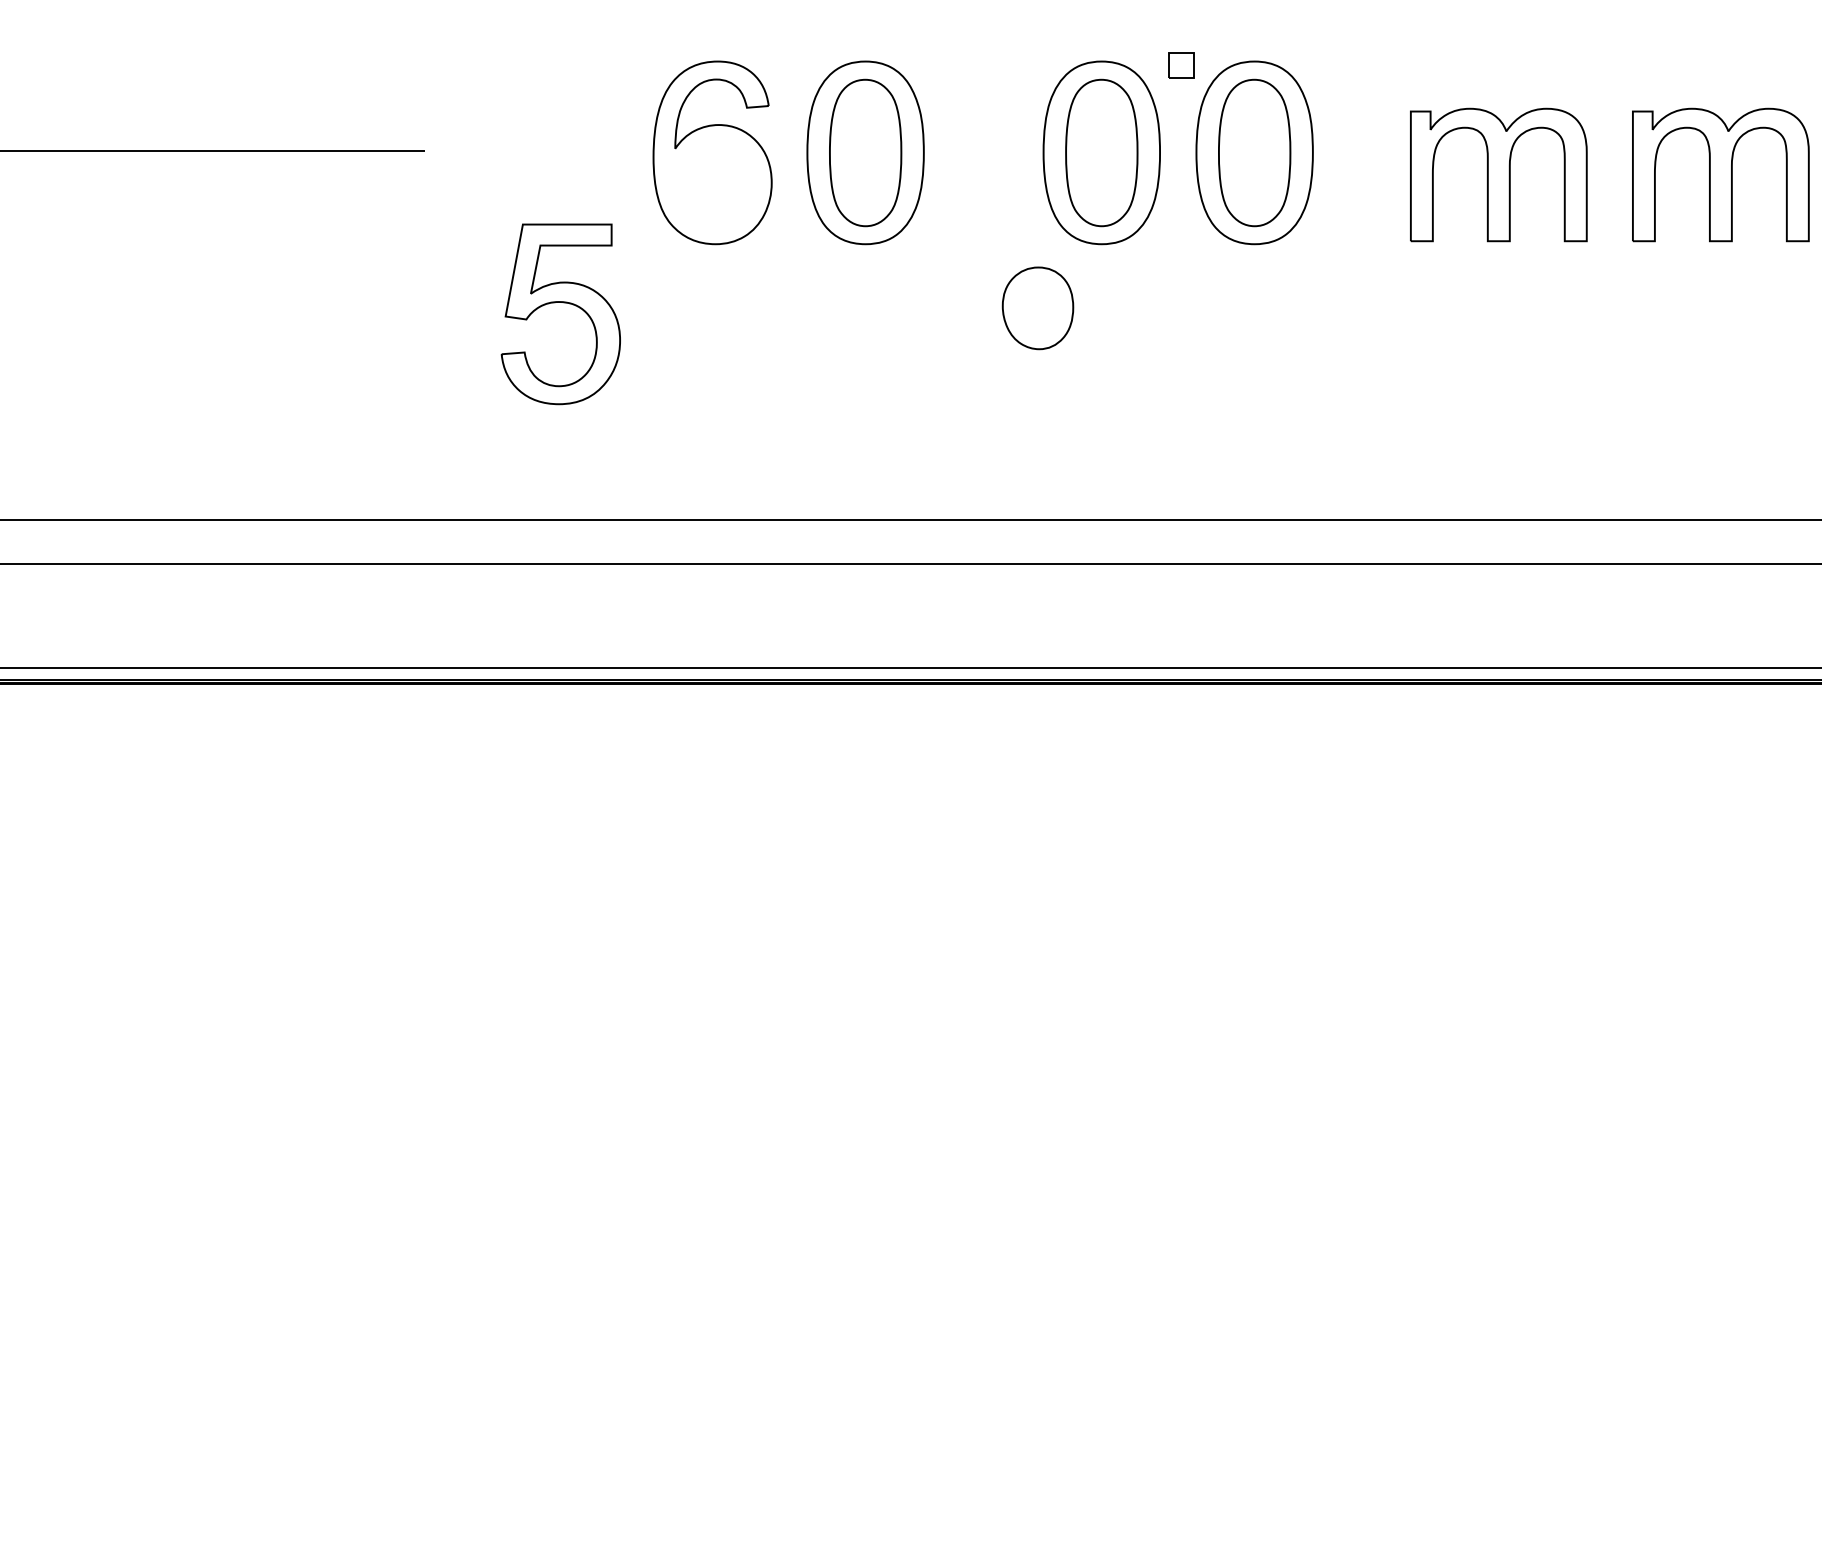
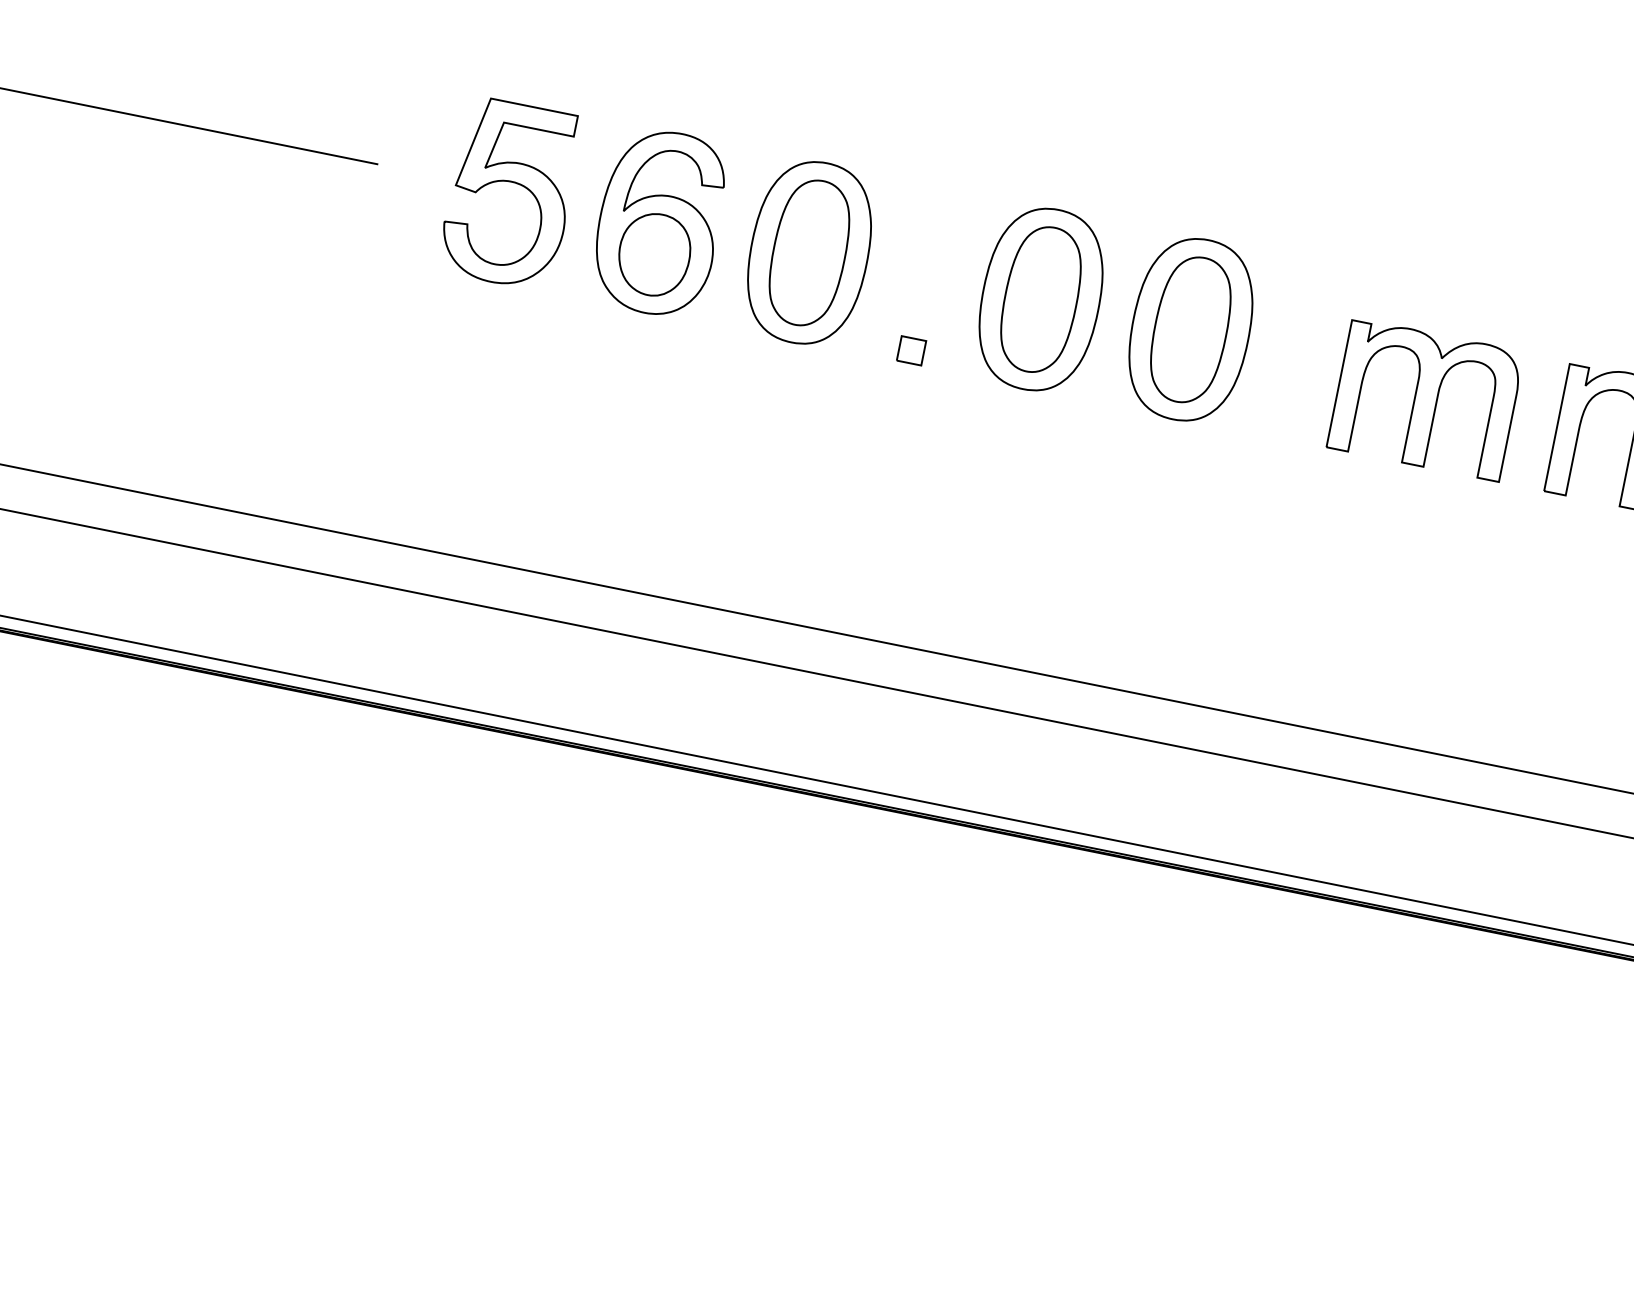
part: (1181, 65) -> (912, 350), moved
part: (563, 303) -> (515, 183), moved
part: (1037, 308) -> (653, 254), moved

